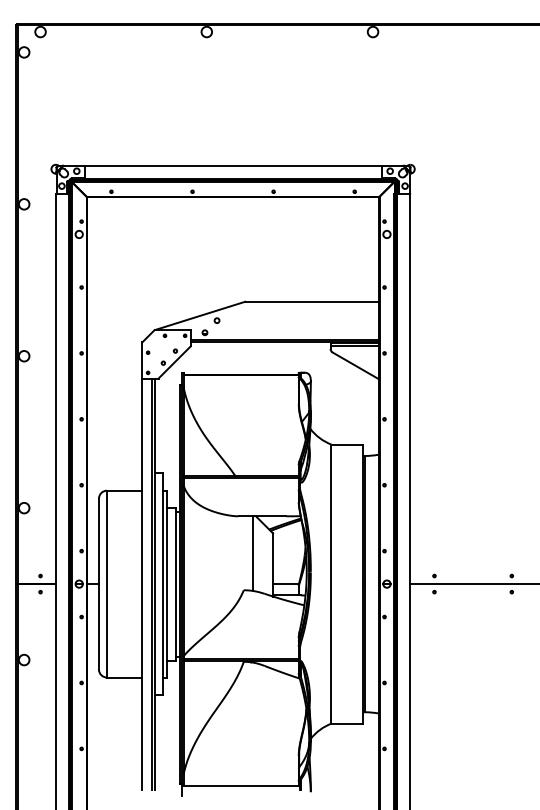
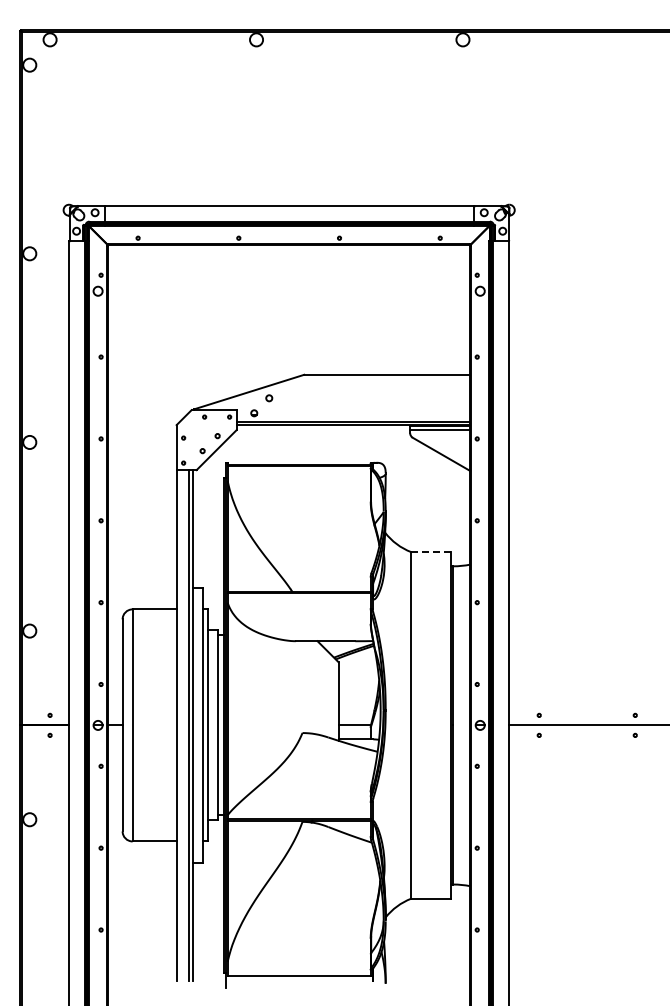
line: (346, 444) -> (430, 552), solid -> dashed
line: (253, 553) -> (314, 687), removed

